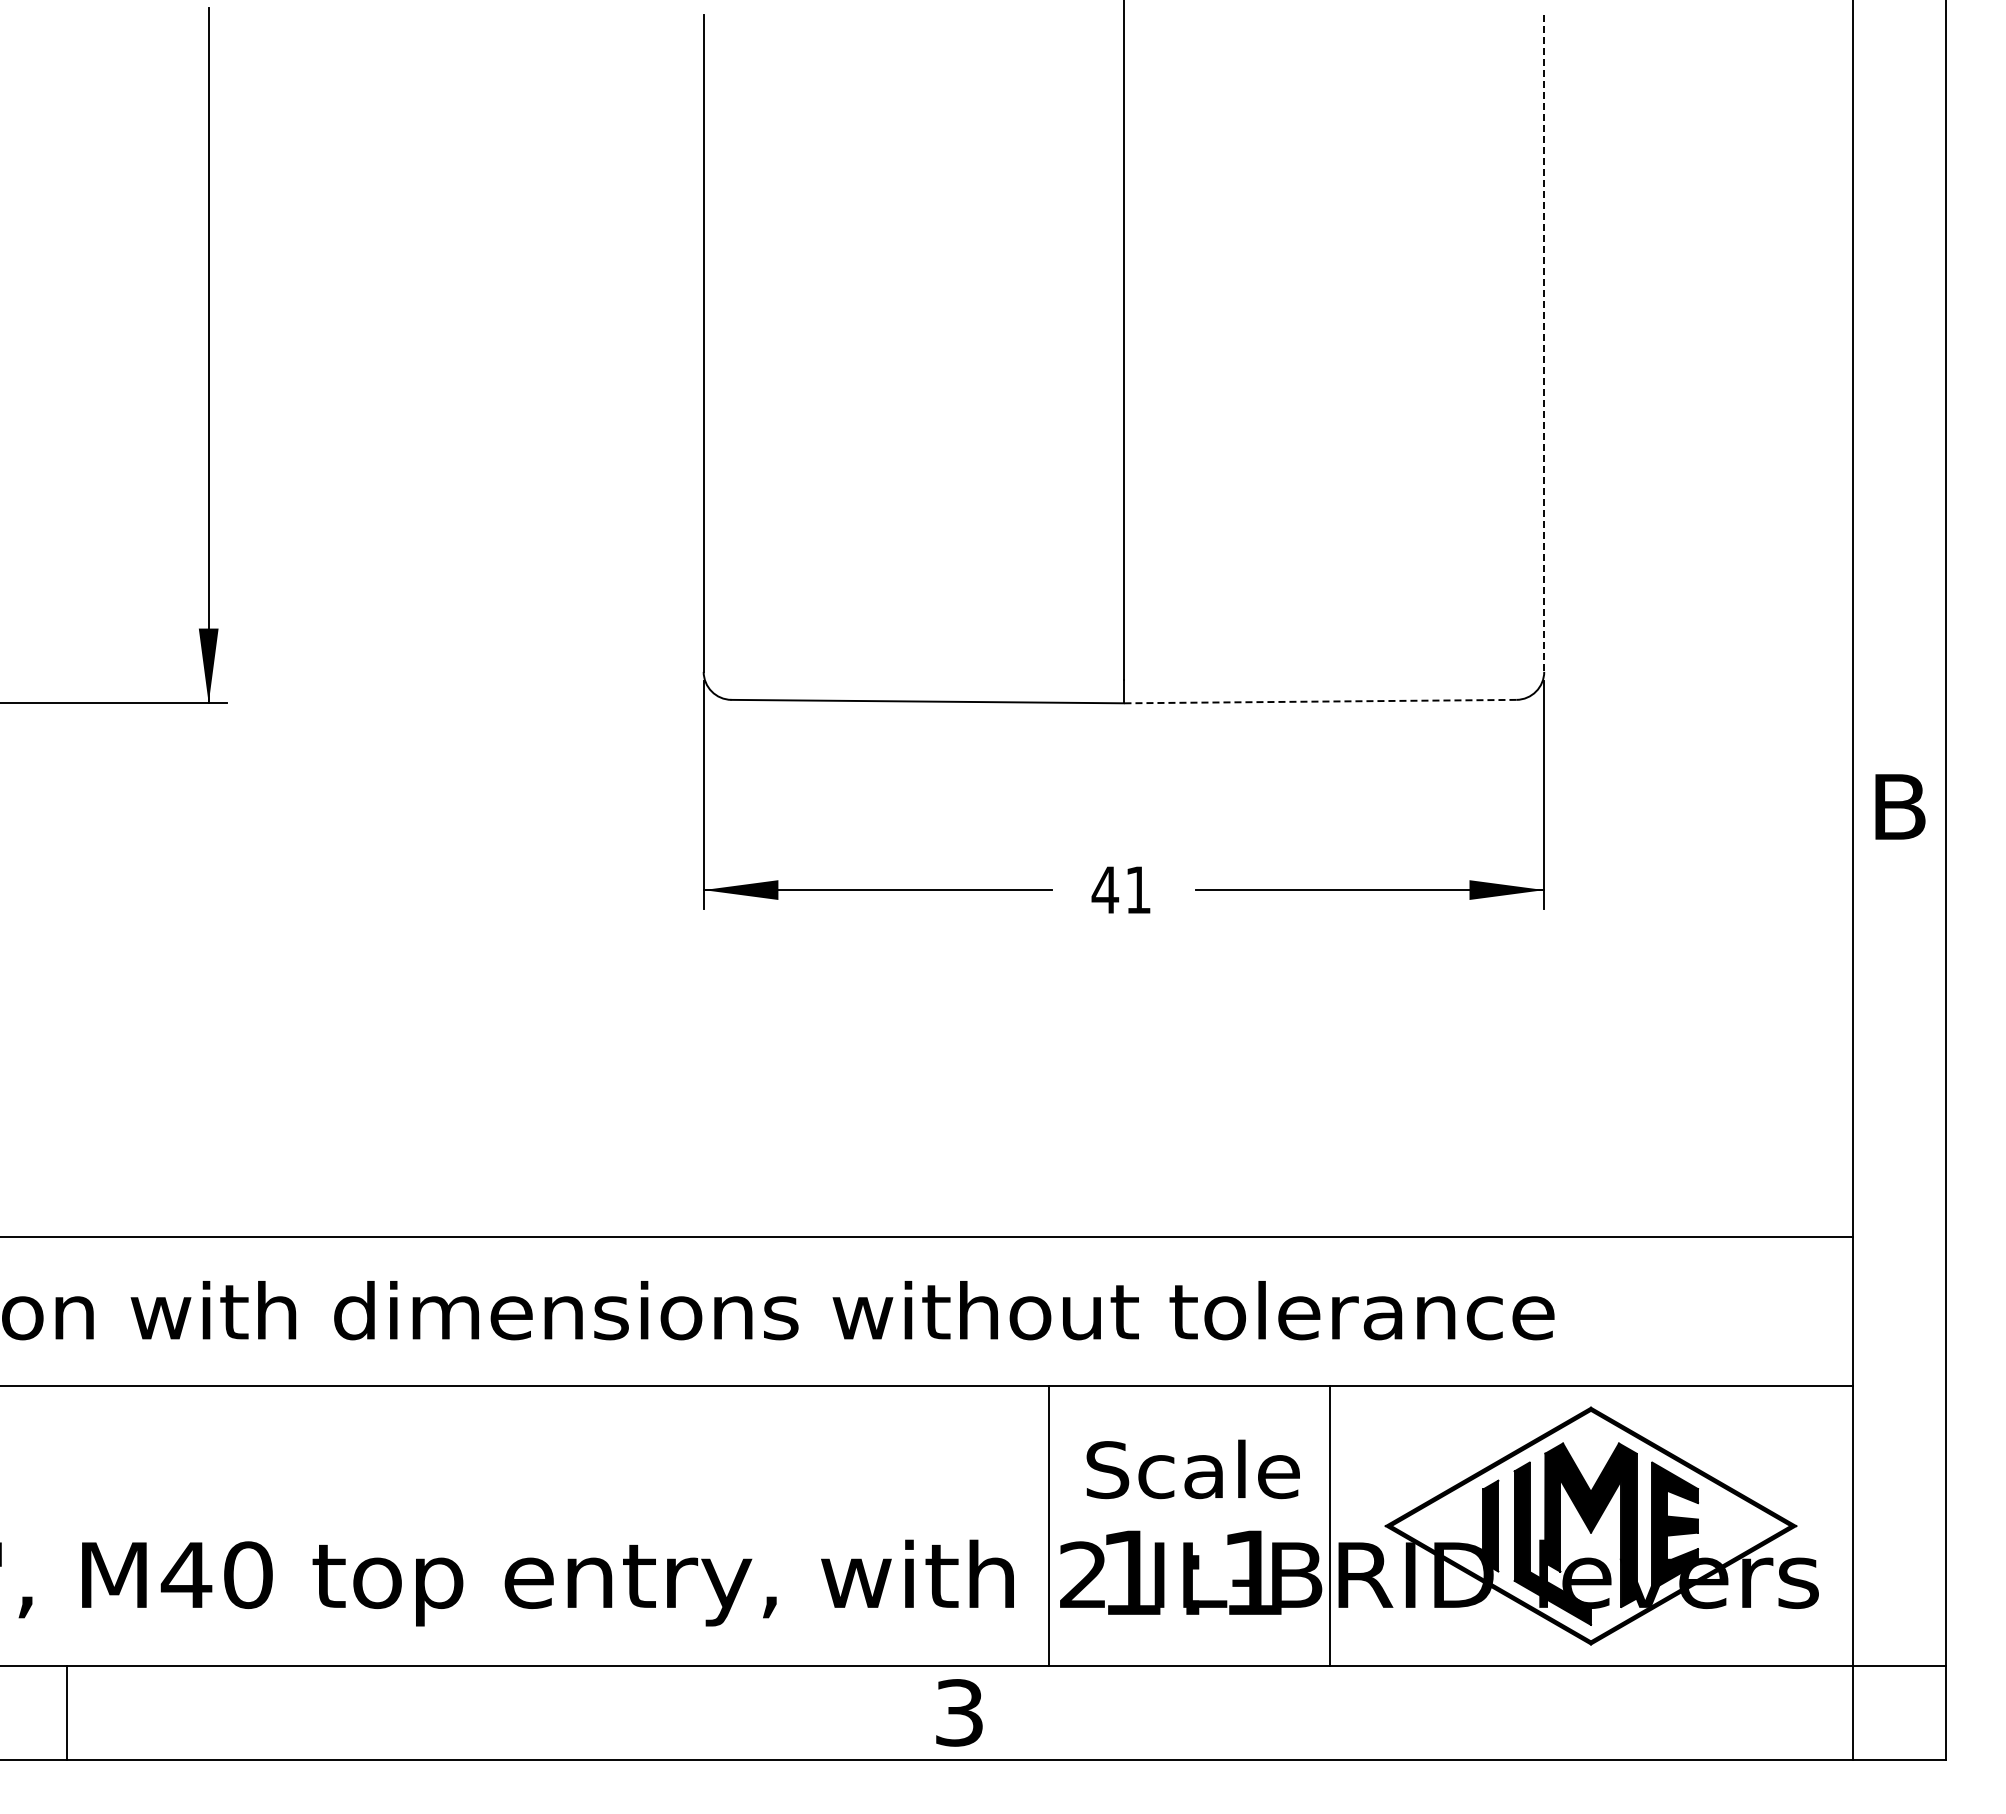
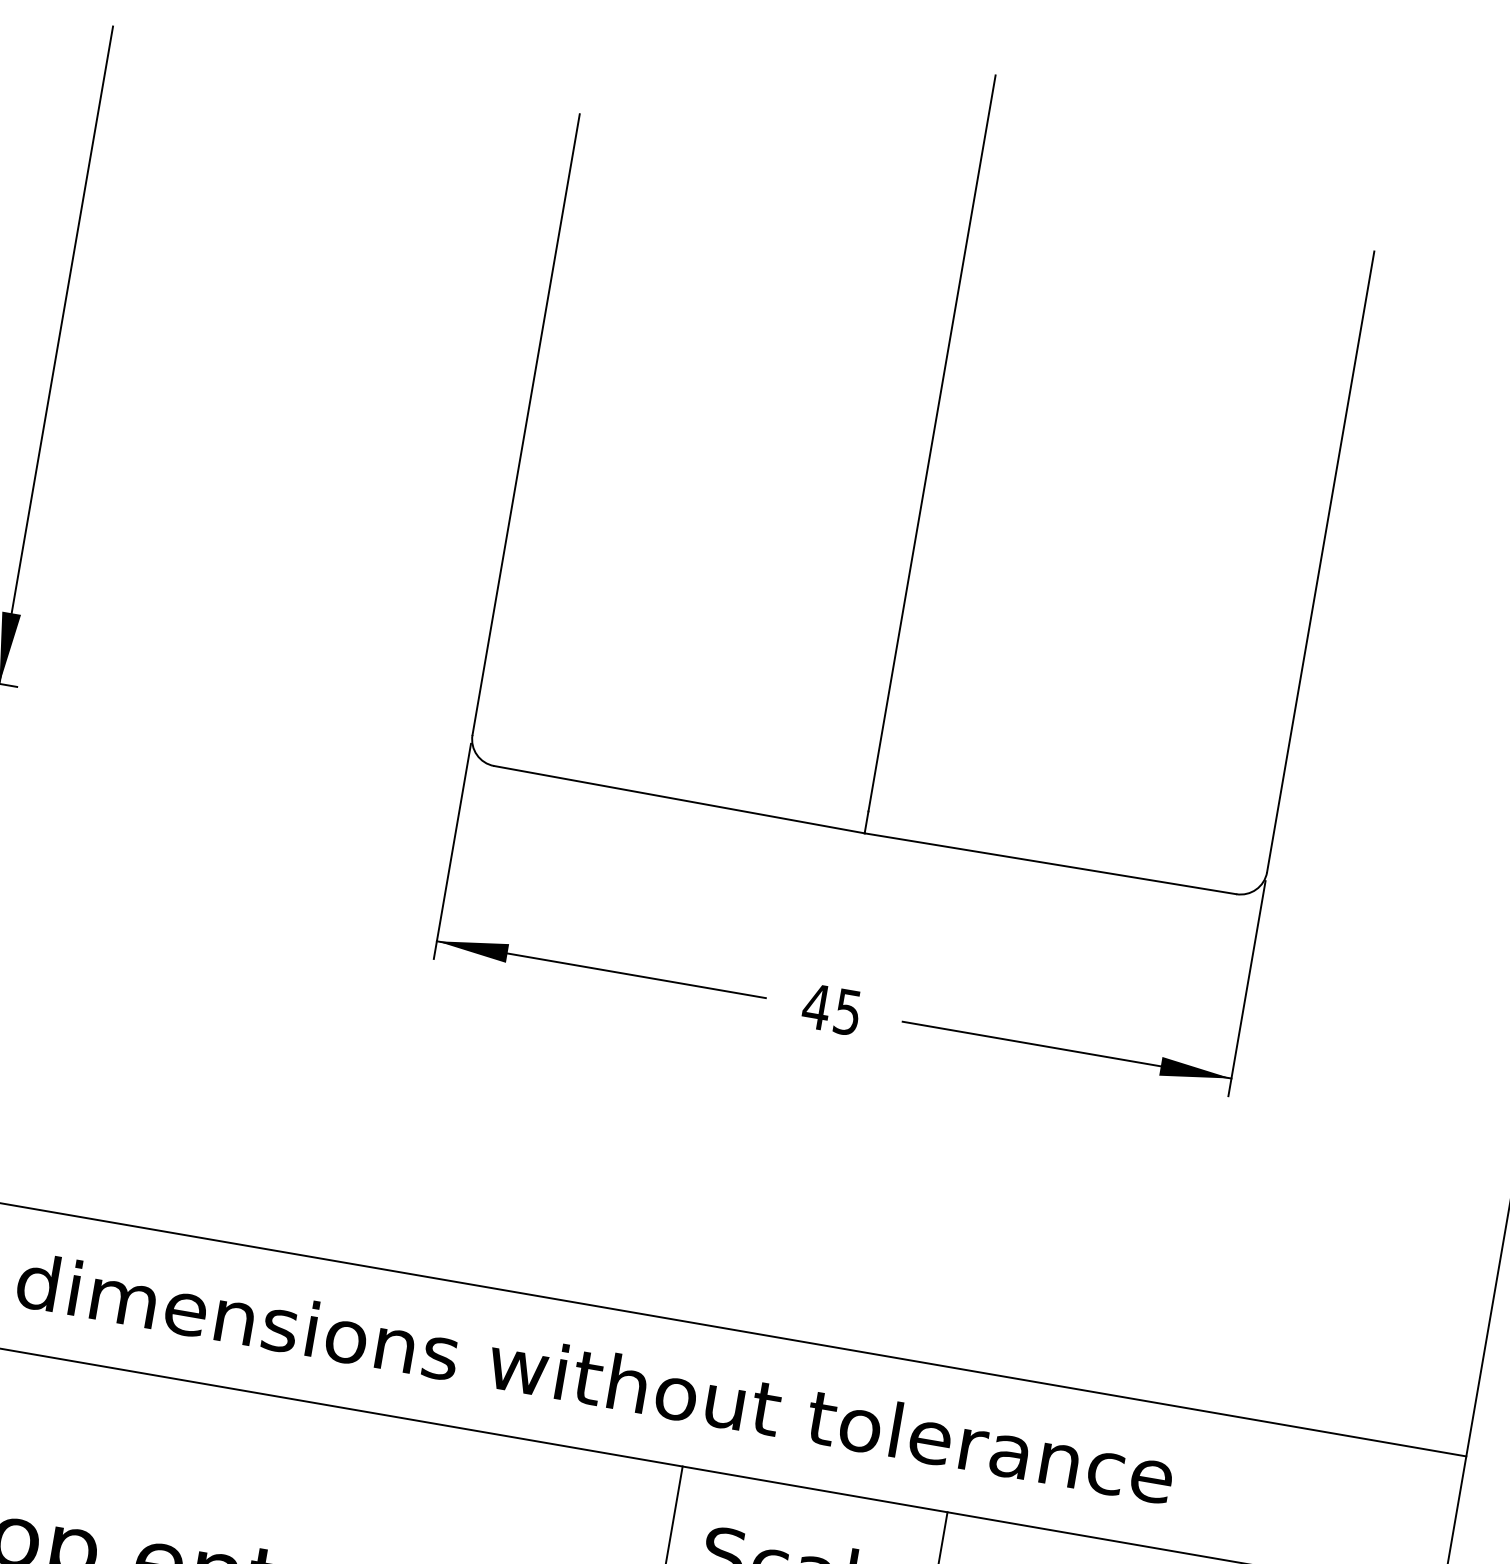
line: (1544, 344) -> (1320, 562), dashed -> solid
line: (1319, 701) -> (1049, 863), dashed -> solid
text: (1138, 890) -> (847, 1012), 41 -> 45

